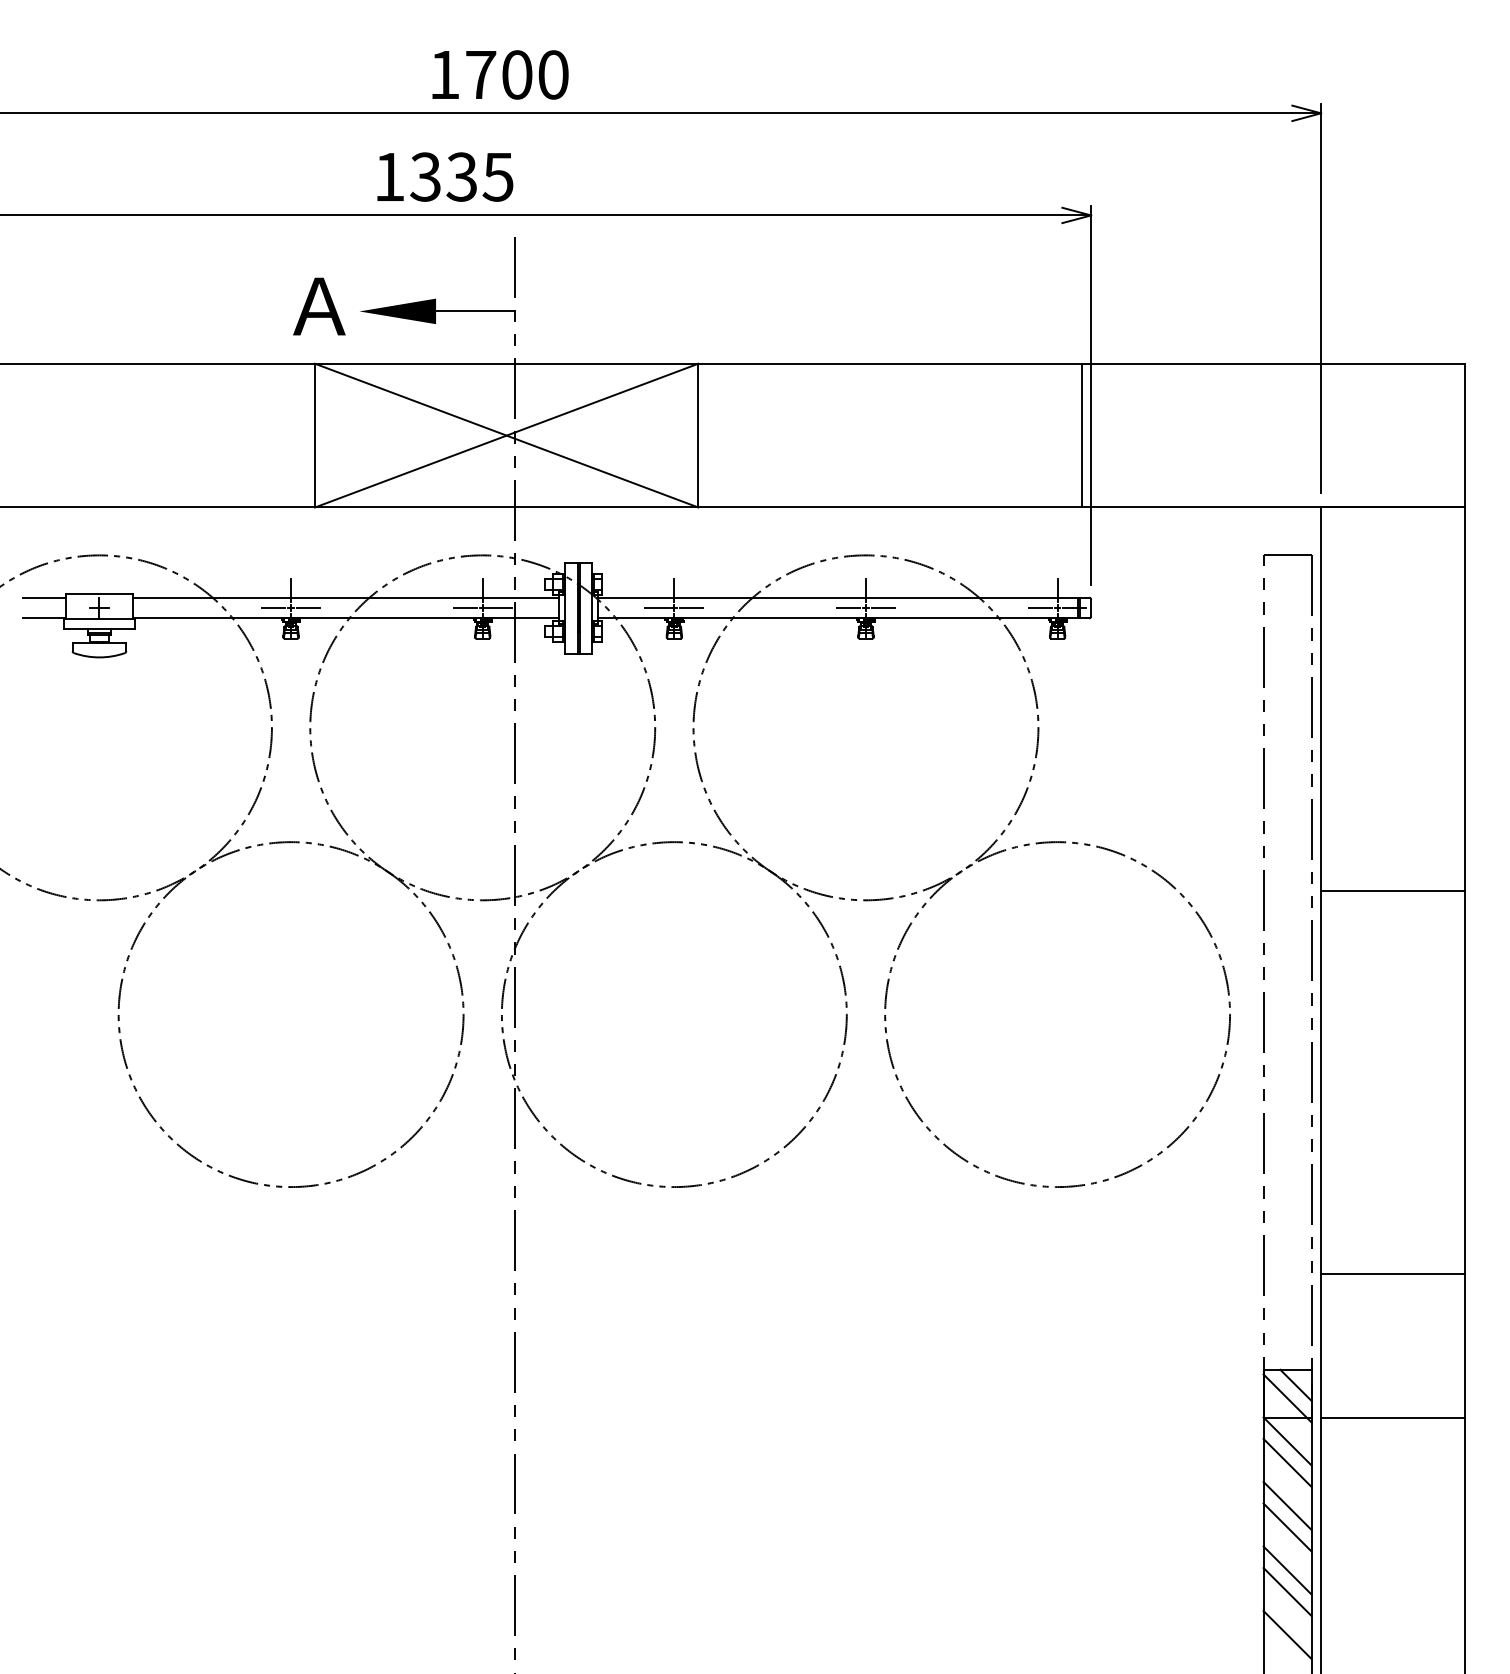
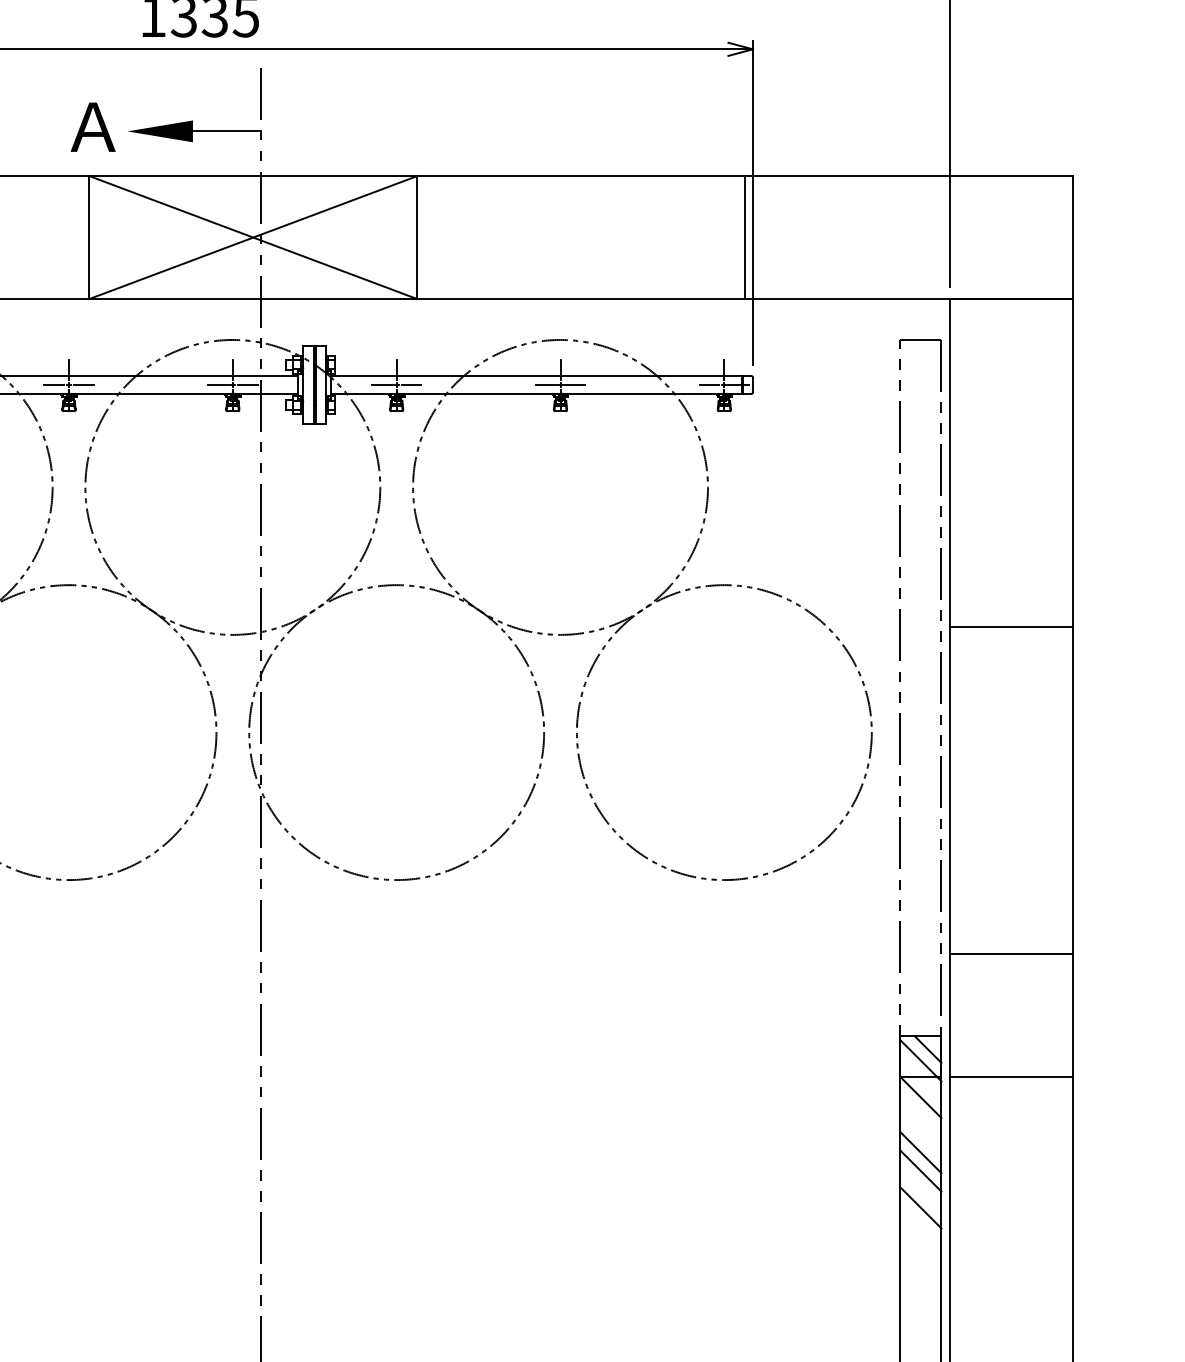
line: (1287, 1462) -> (920, 1115), removed
line: (1287, 1591) -> (920, 1225), removed
line: (1287, 1634) -> (920, 1262), removed

